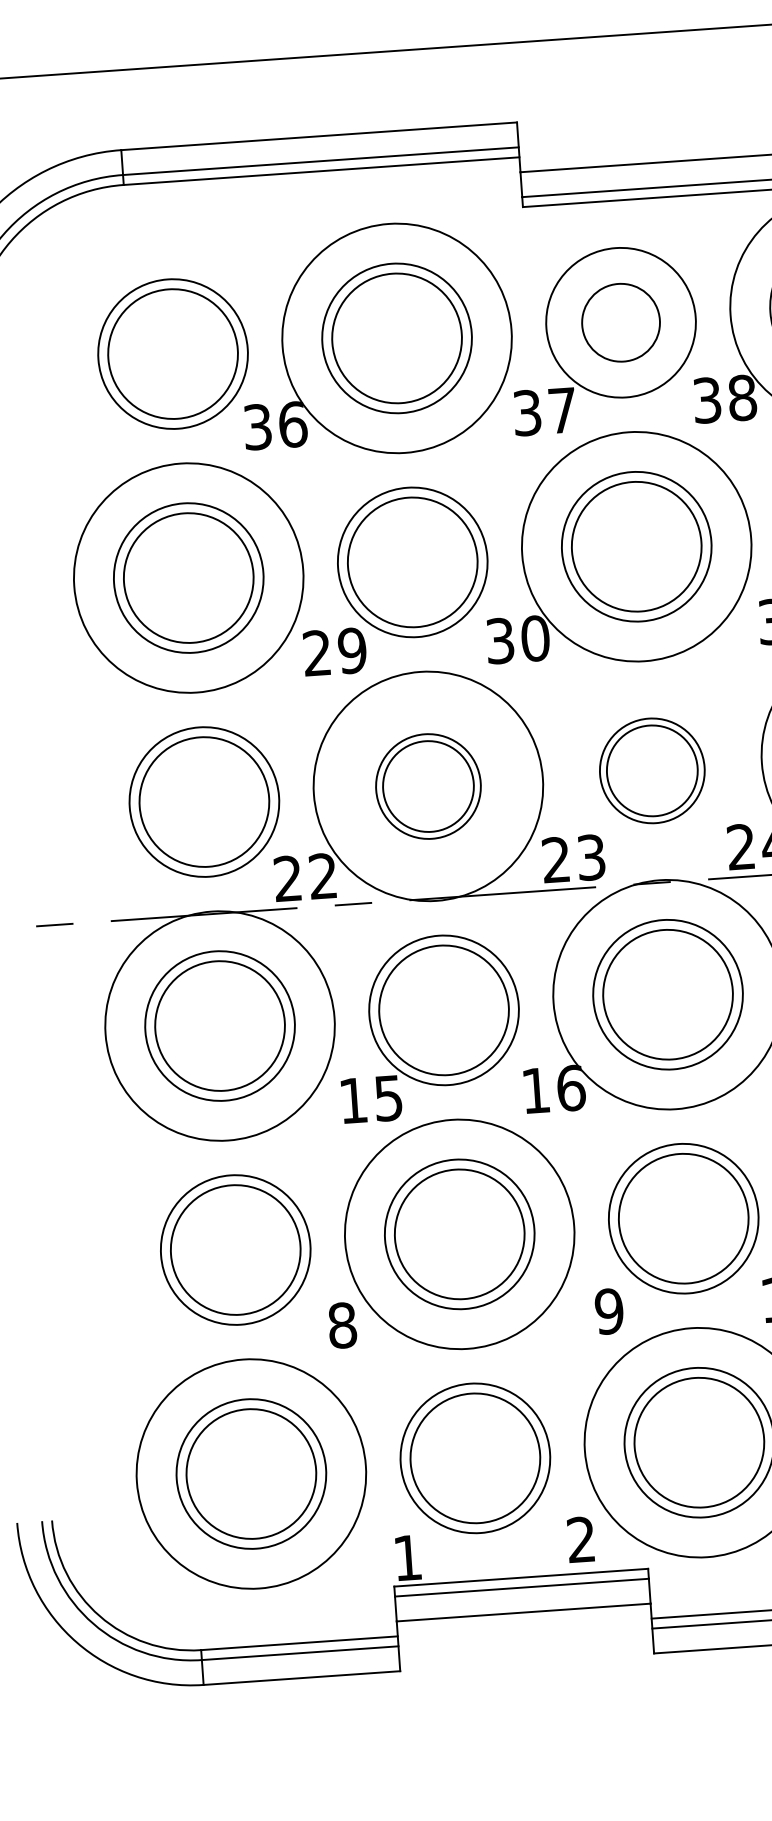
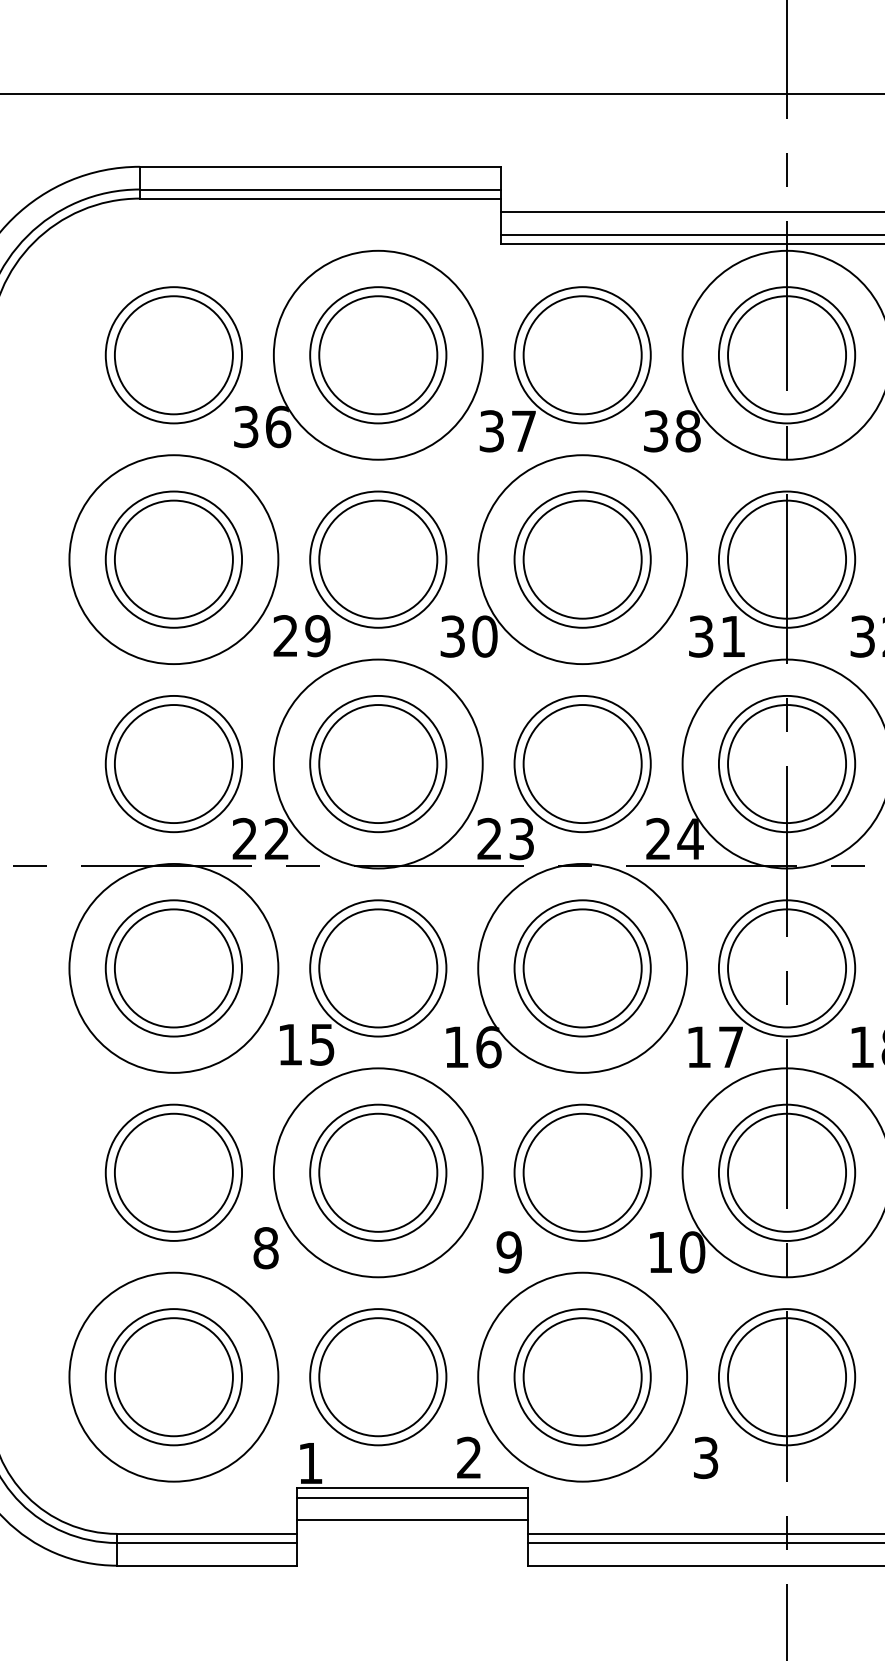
circle: (620, 323) -> (582, 355), size x1.67
part: (652, 771) -> (582, 764), size x1.43
part: (428, 786) -> (378, 764), size x1.43

